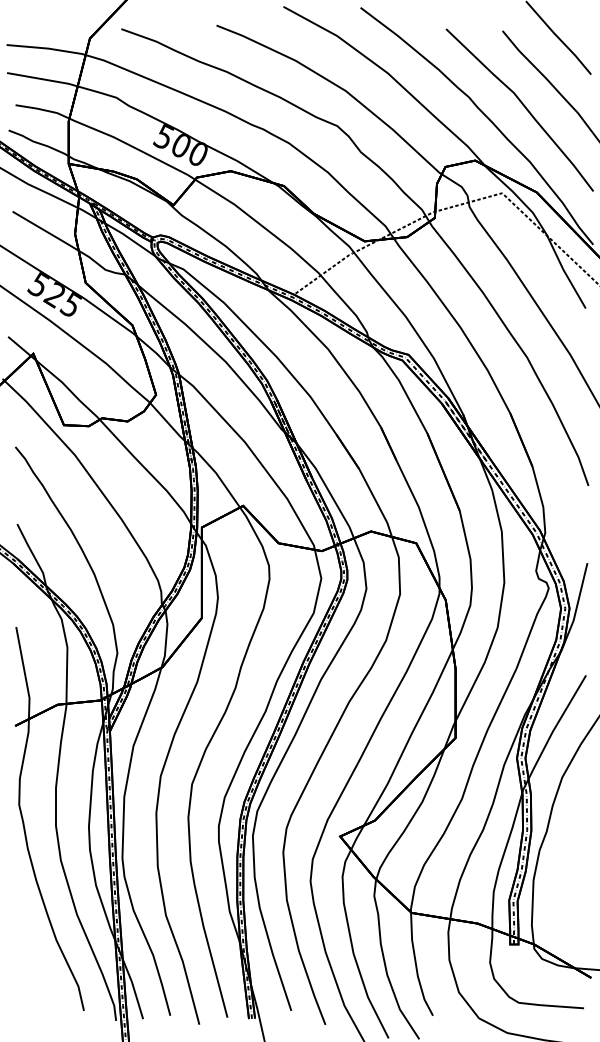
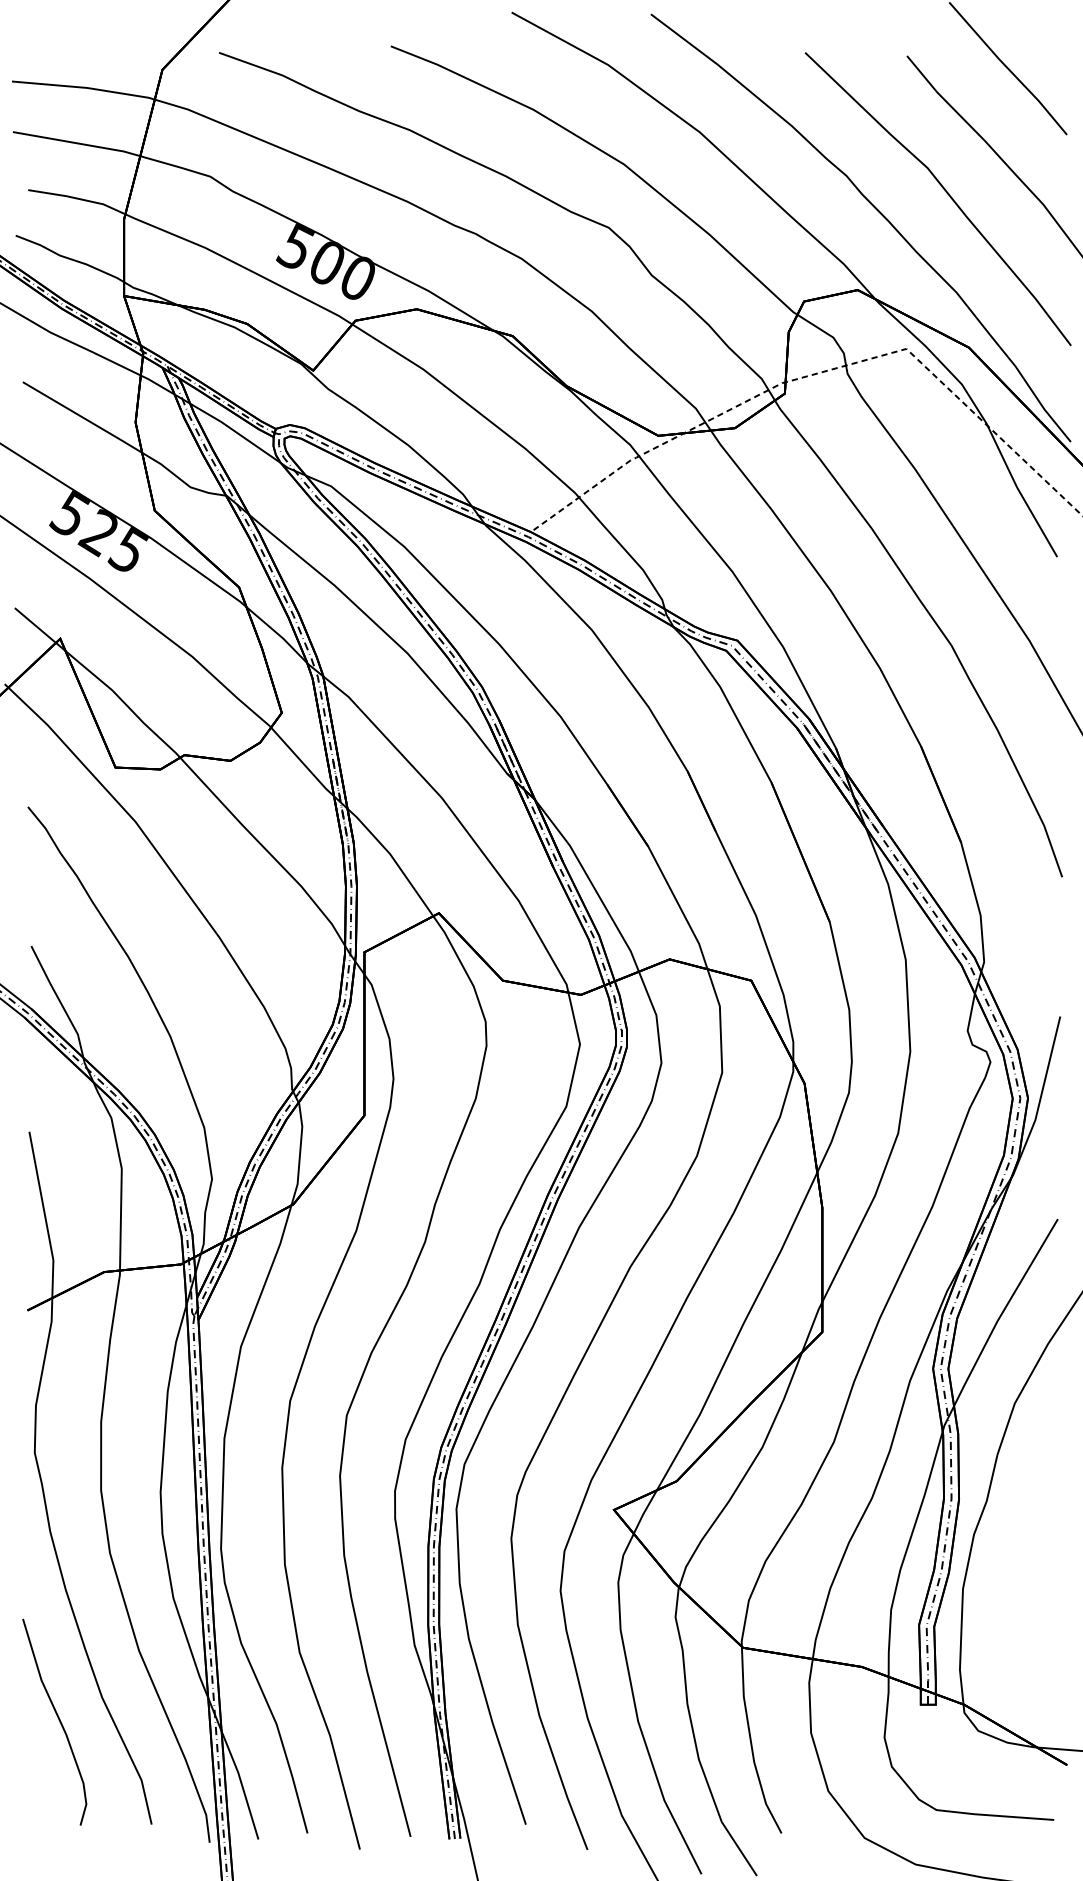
curve: (31, 952) -> (56, 1719), added

